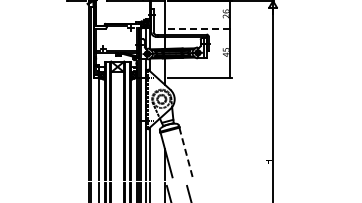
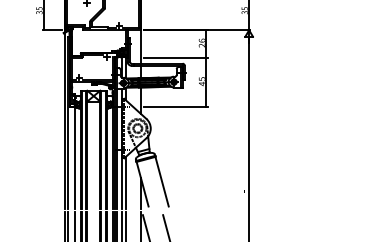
line: (199, 29) -> (175, 58), dashed -> solid
line: (186, 152) -> (162, 181), dashed -> solid

